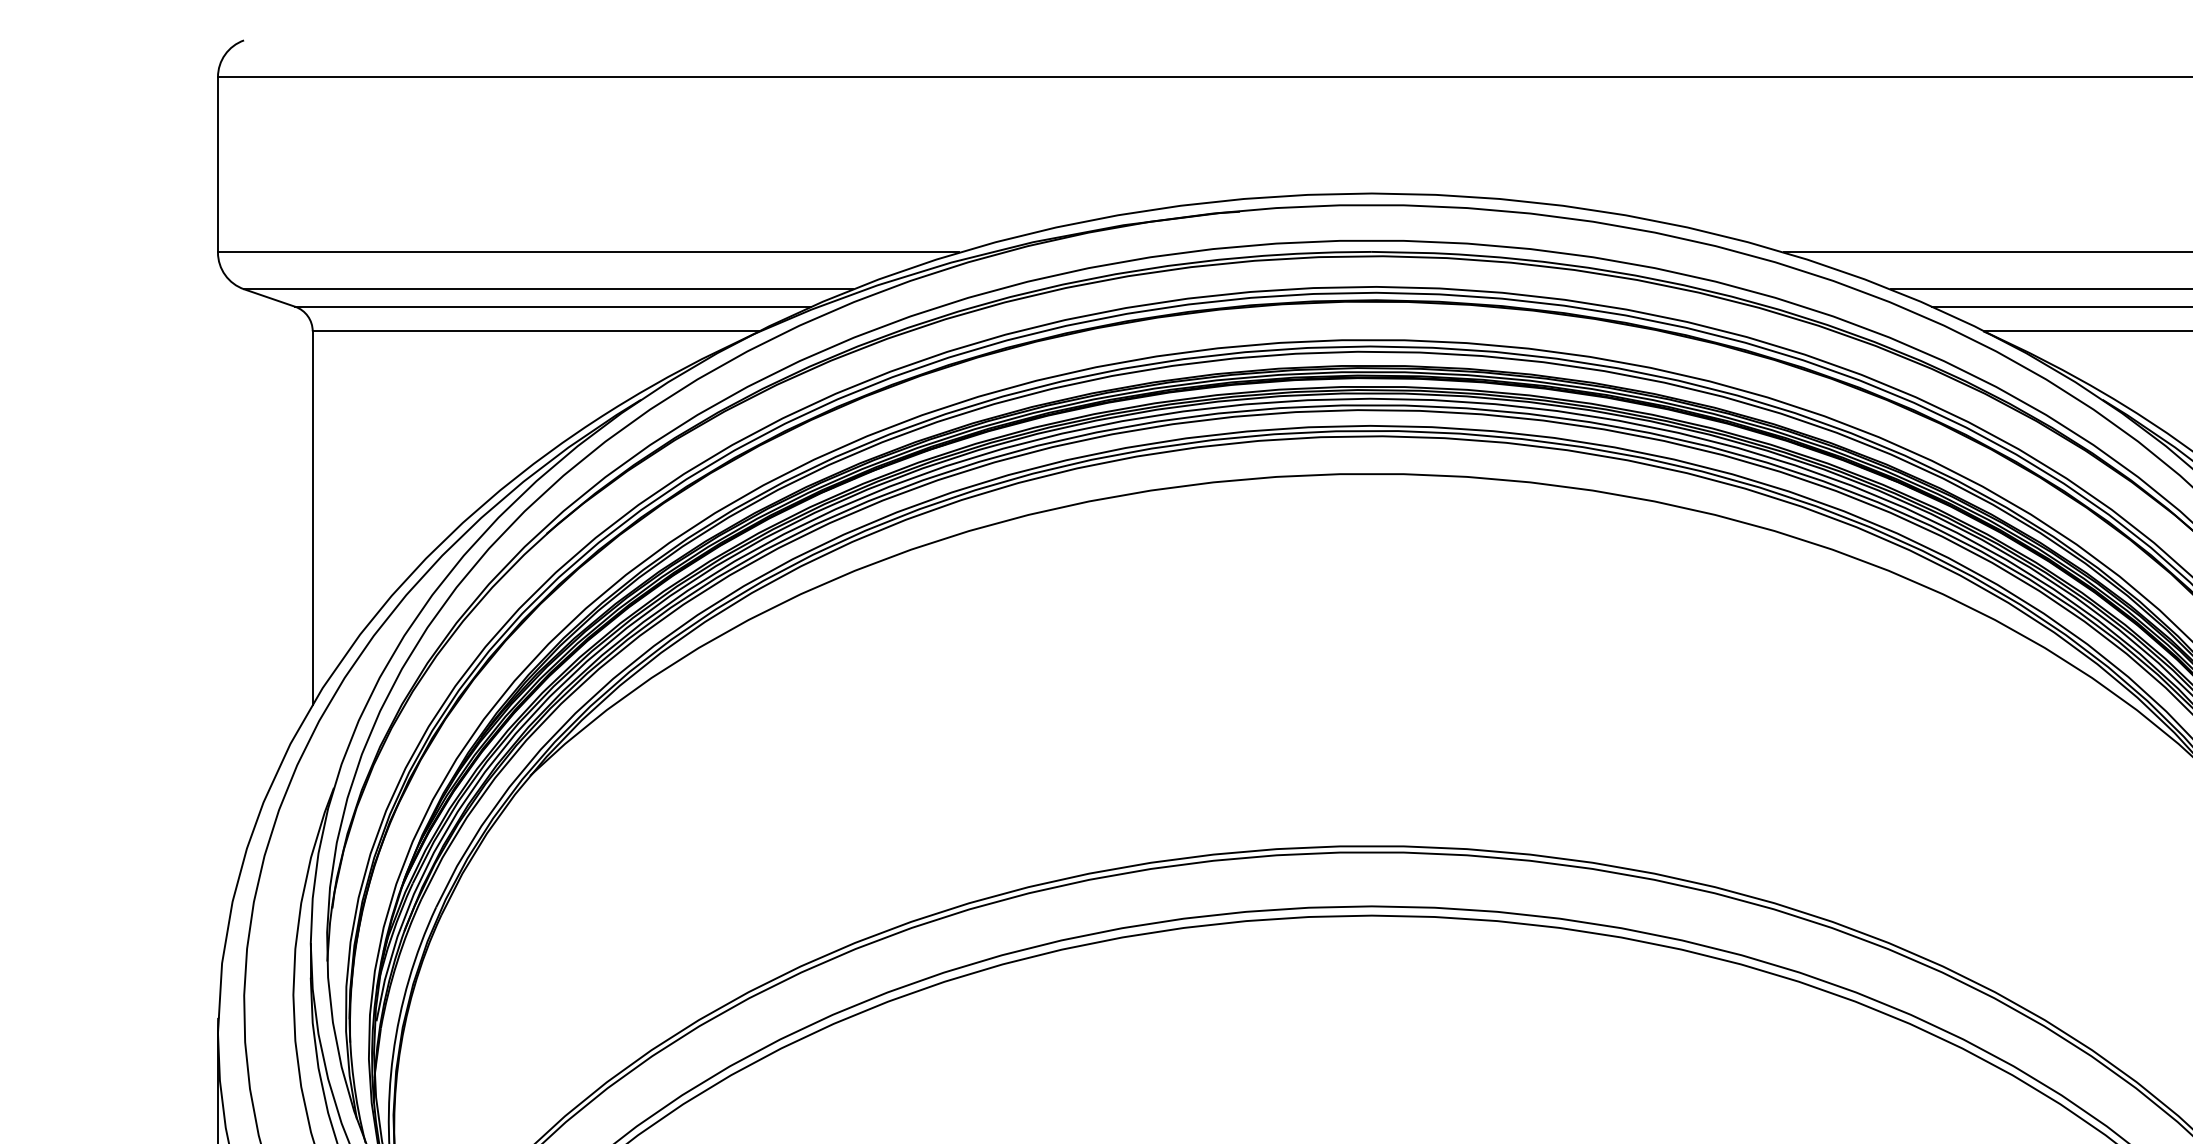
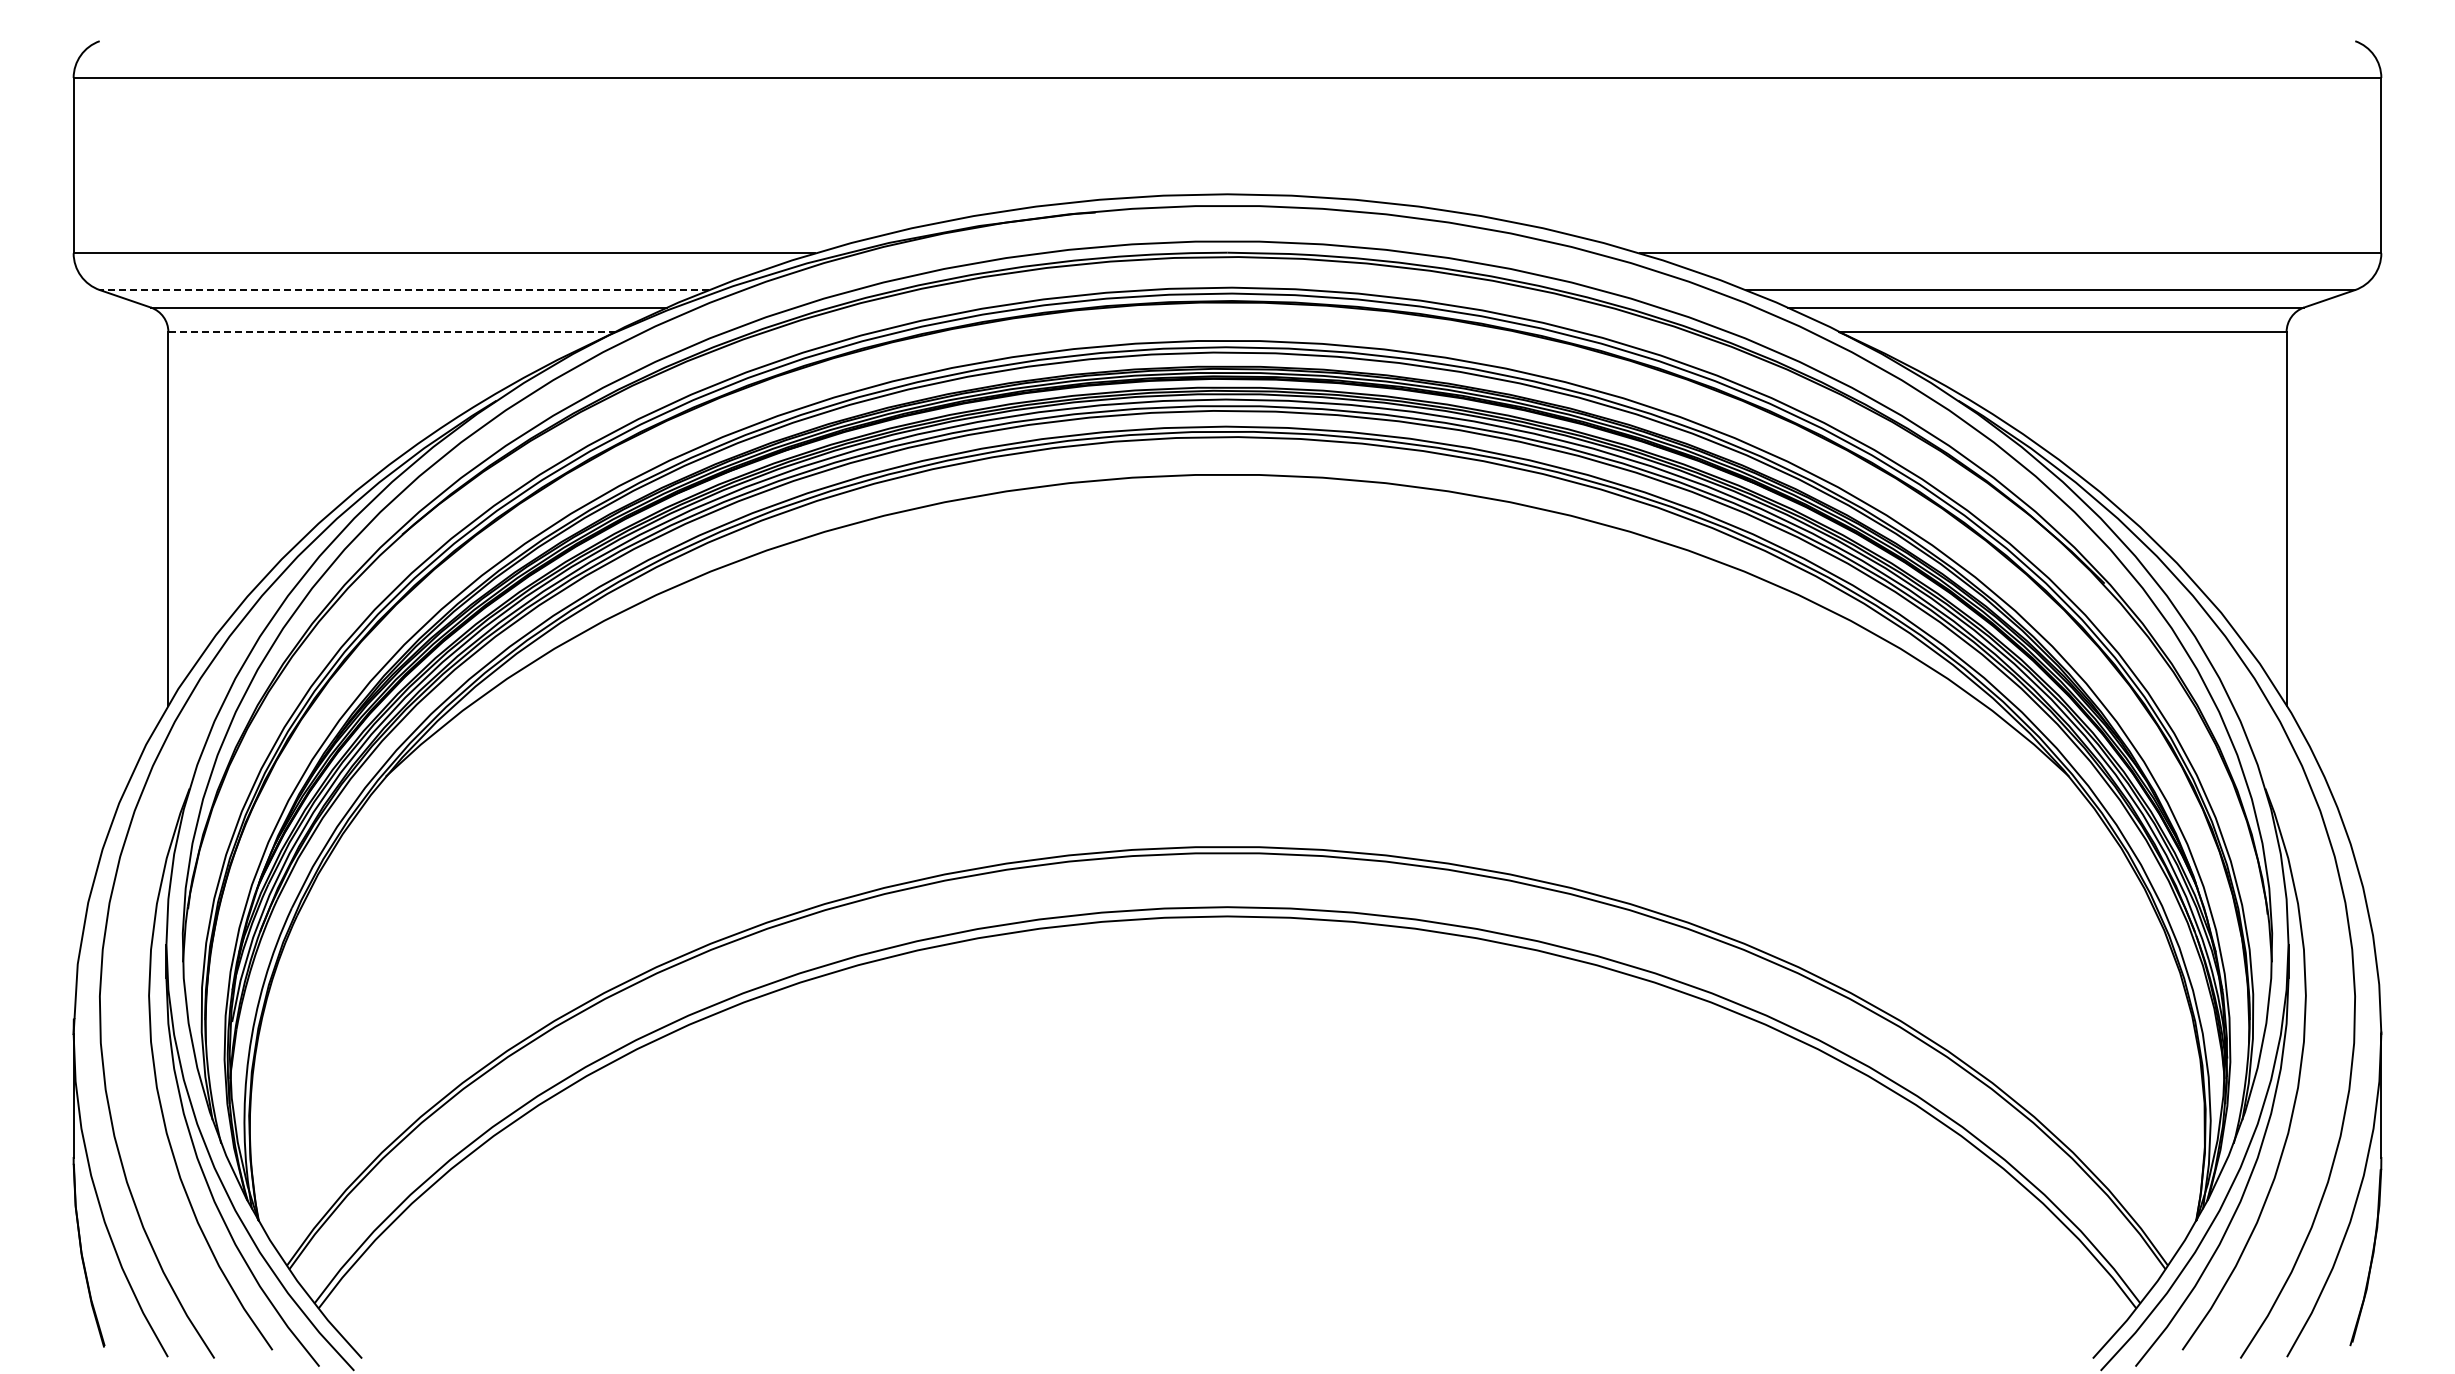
line: (547, 289) -> (403, 290), solid -> dashed
line: (536, 331) -> (392, 332), solid -> dashed

